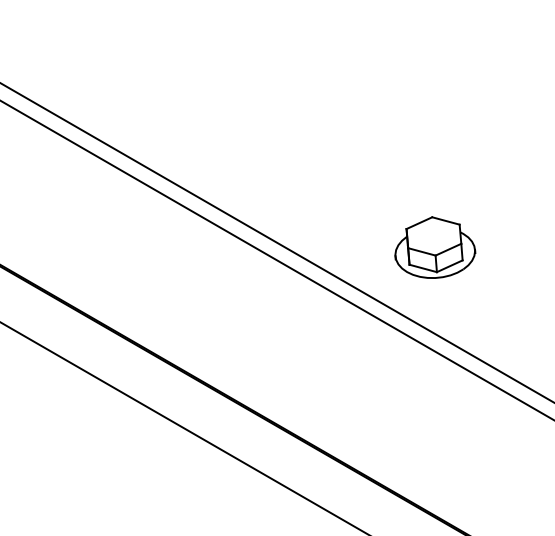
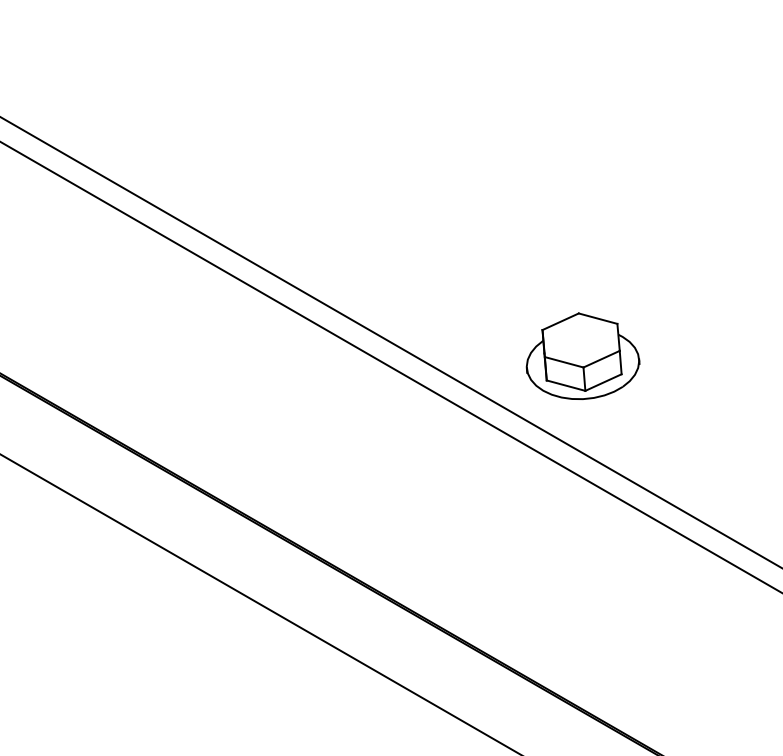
part: (434, 247) -> (582, 355), moved

